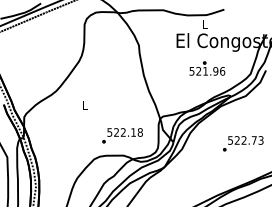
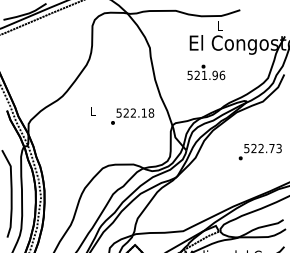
text: (207, 68) -> (206, 72), moved
text: (122, 135) -> (132, 116), moved

